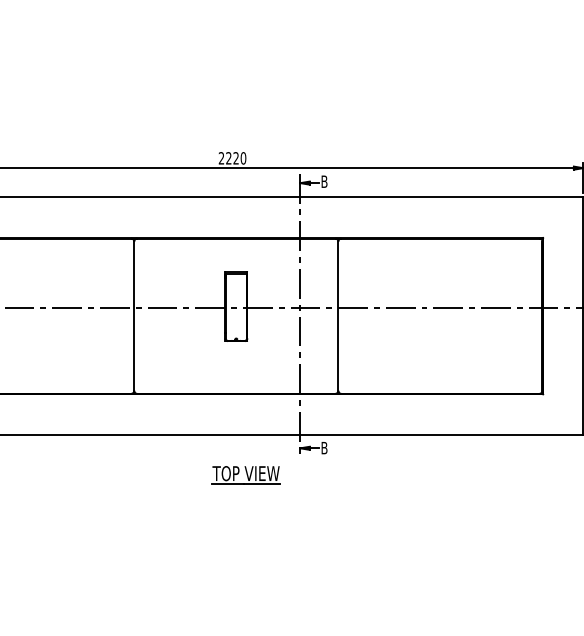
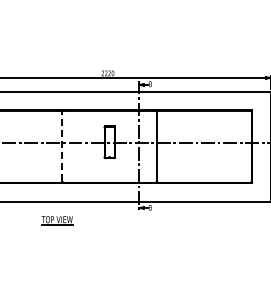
line: (134, 315) -> (62, 146), solid -> dashed
part: (246, 475) -> (57, 220), moved

